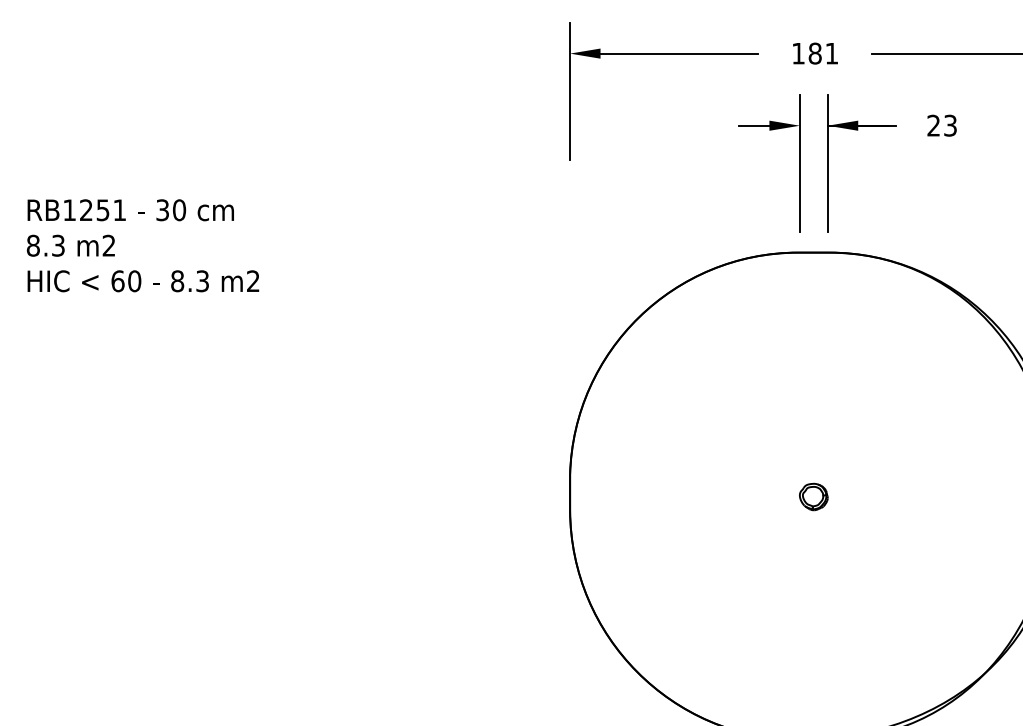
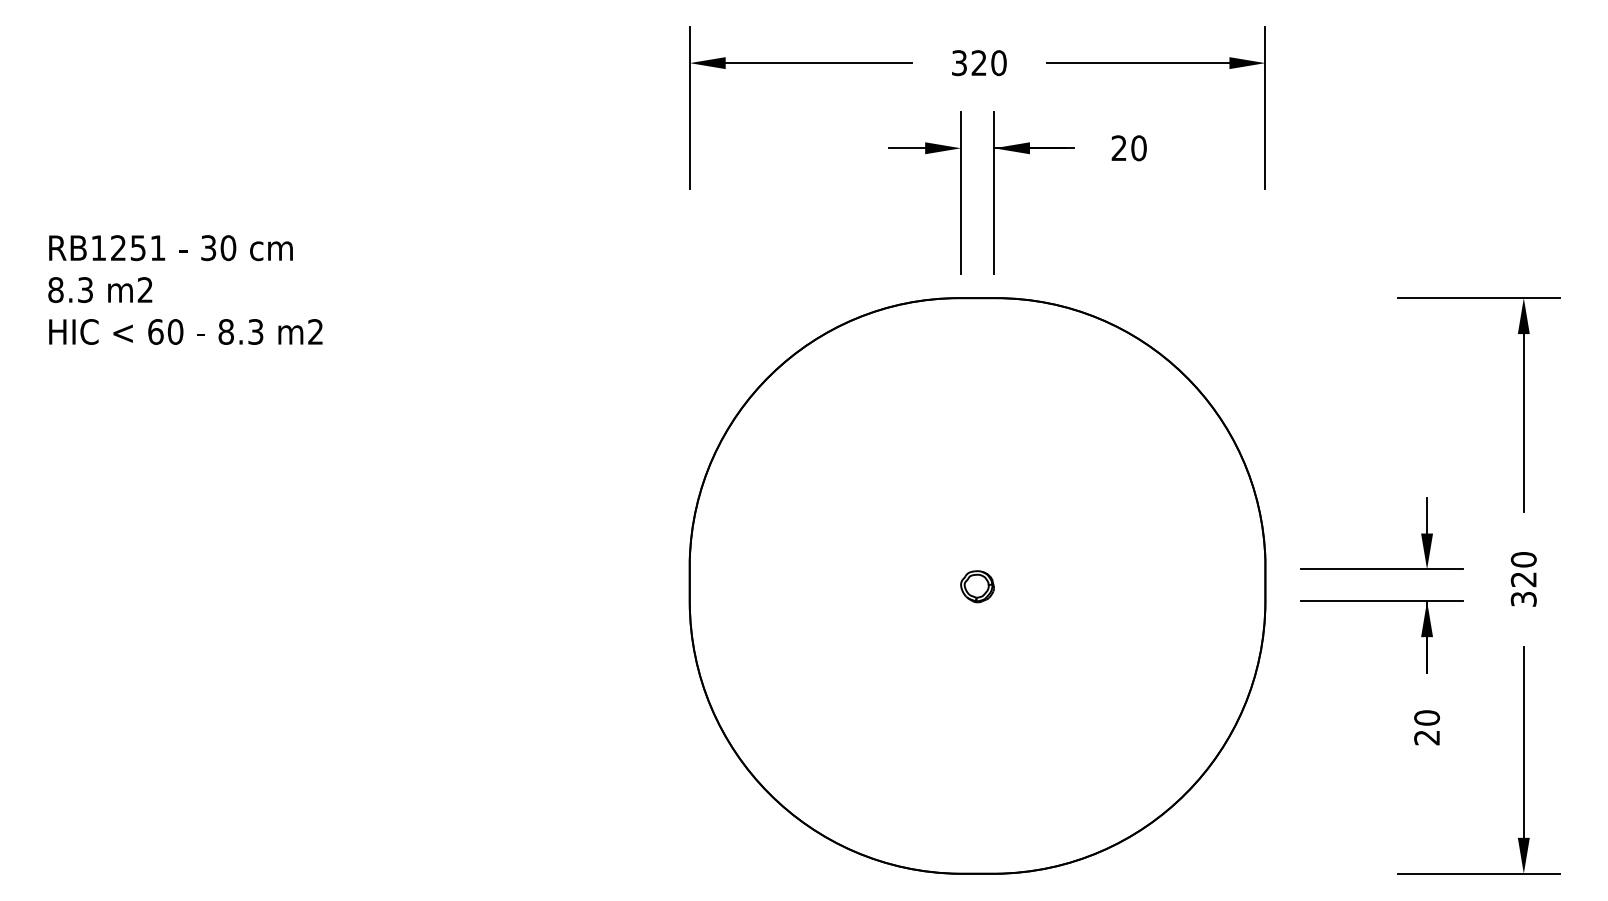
text: (815, 53) -> (979, 63), 181 -> 320
text: (950, 125) -> (1138, 148), 23 -> 20

